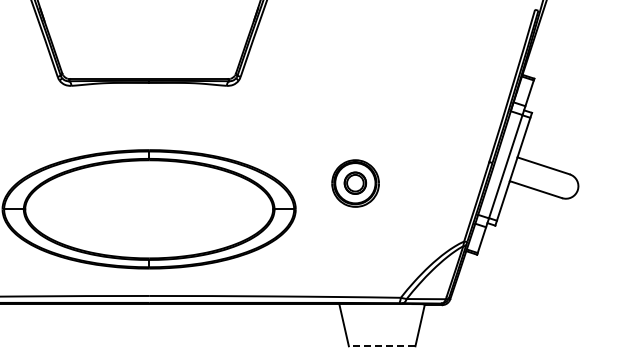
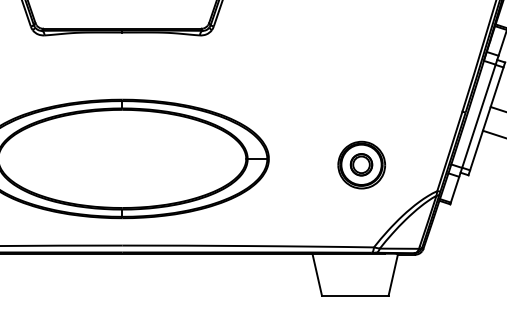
part: (355, 183) -> (361, 165), moved
line: (381, 346) -> (354, 296), dashed -> solid

